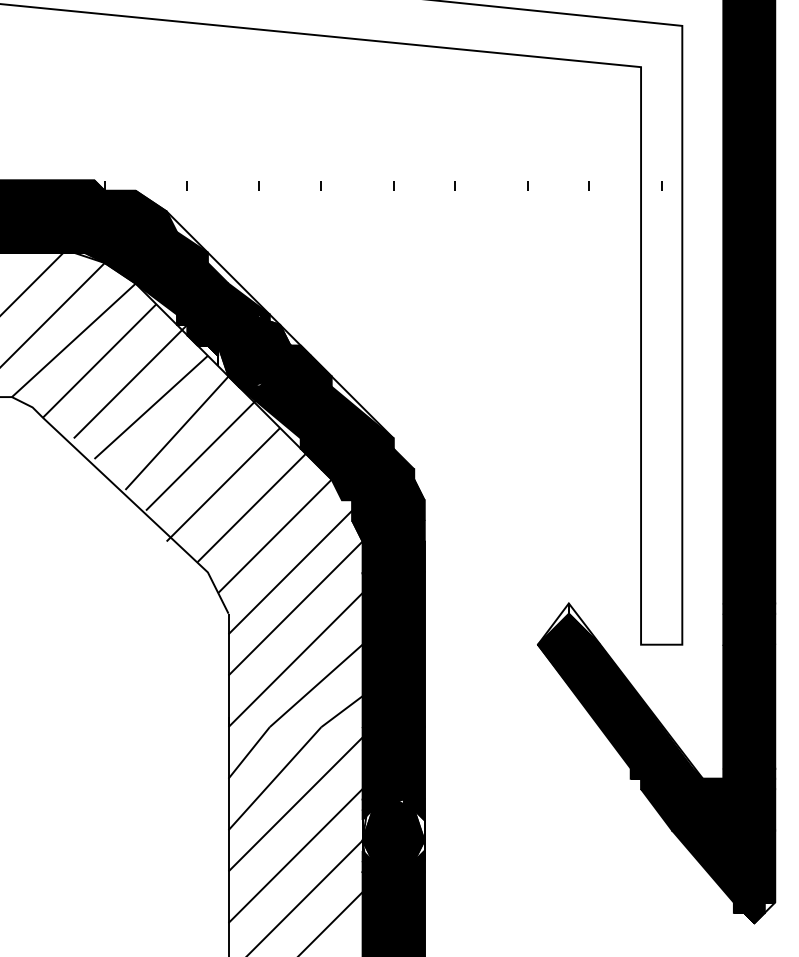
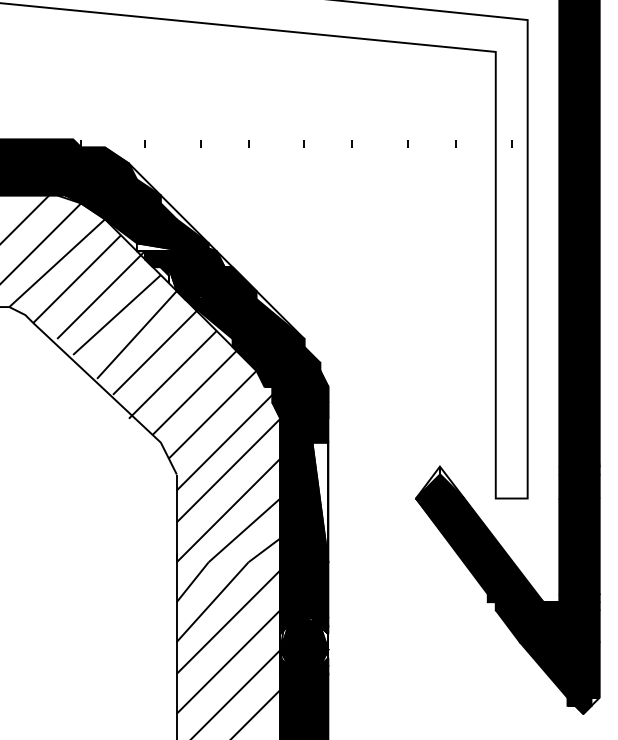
fill: (207, 319) -> (160, 247), removed
fill: (413, 649) -> (319, 502), removed

